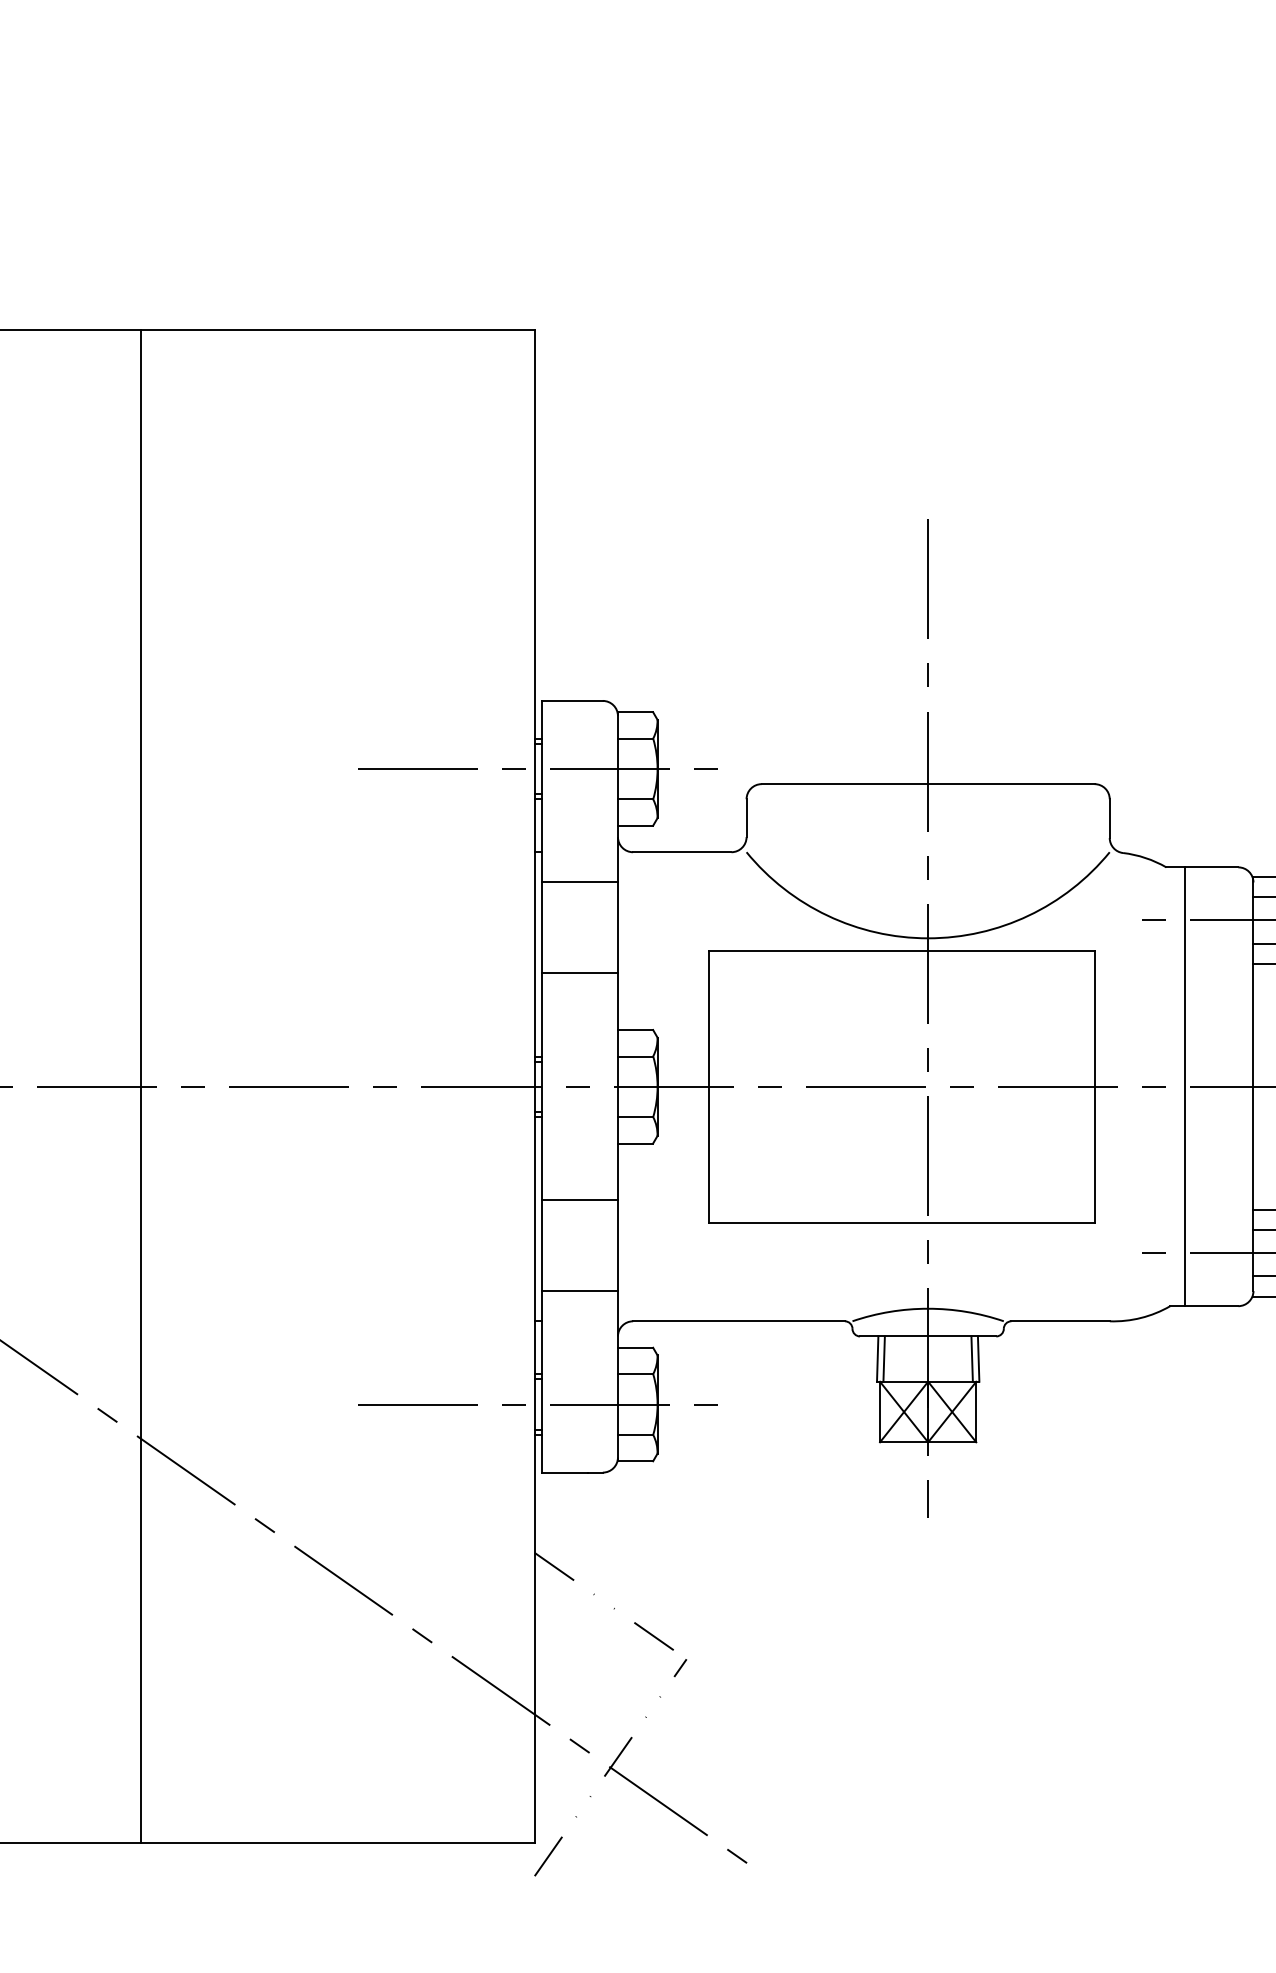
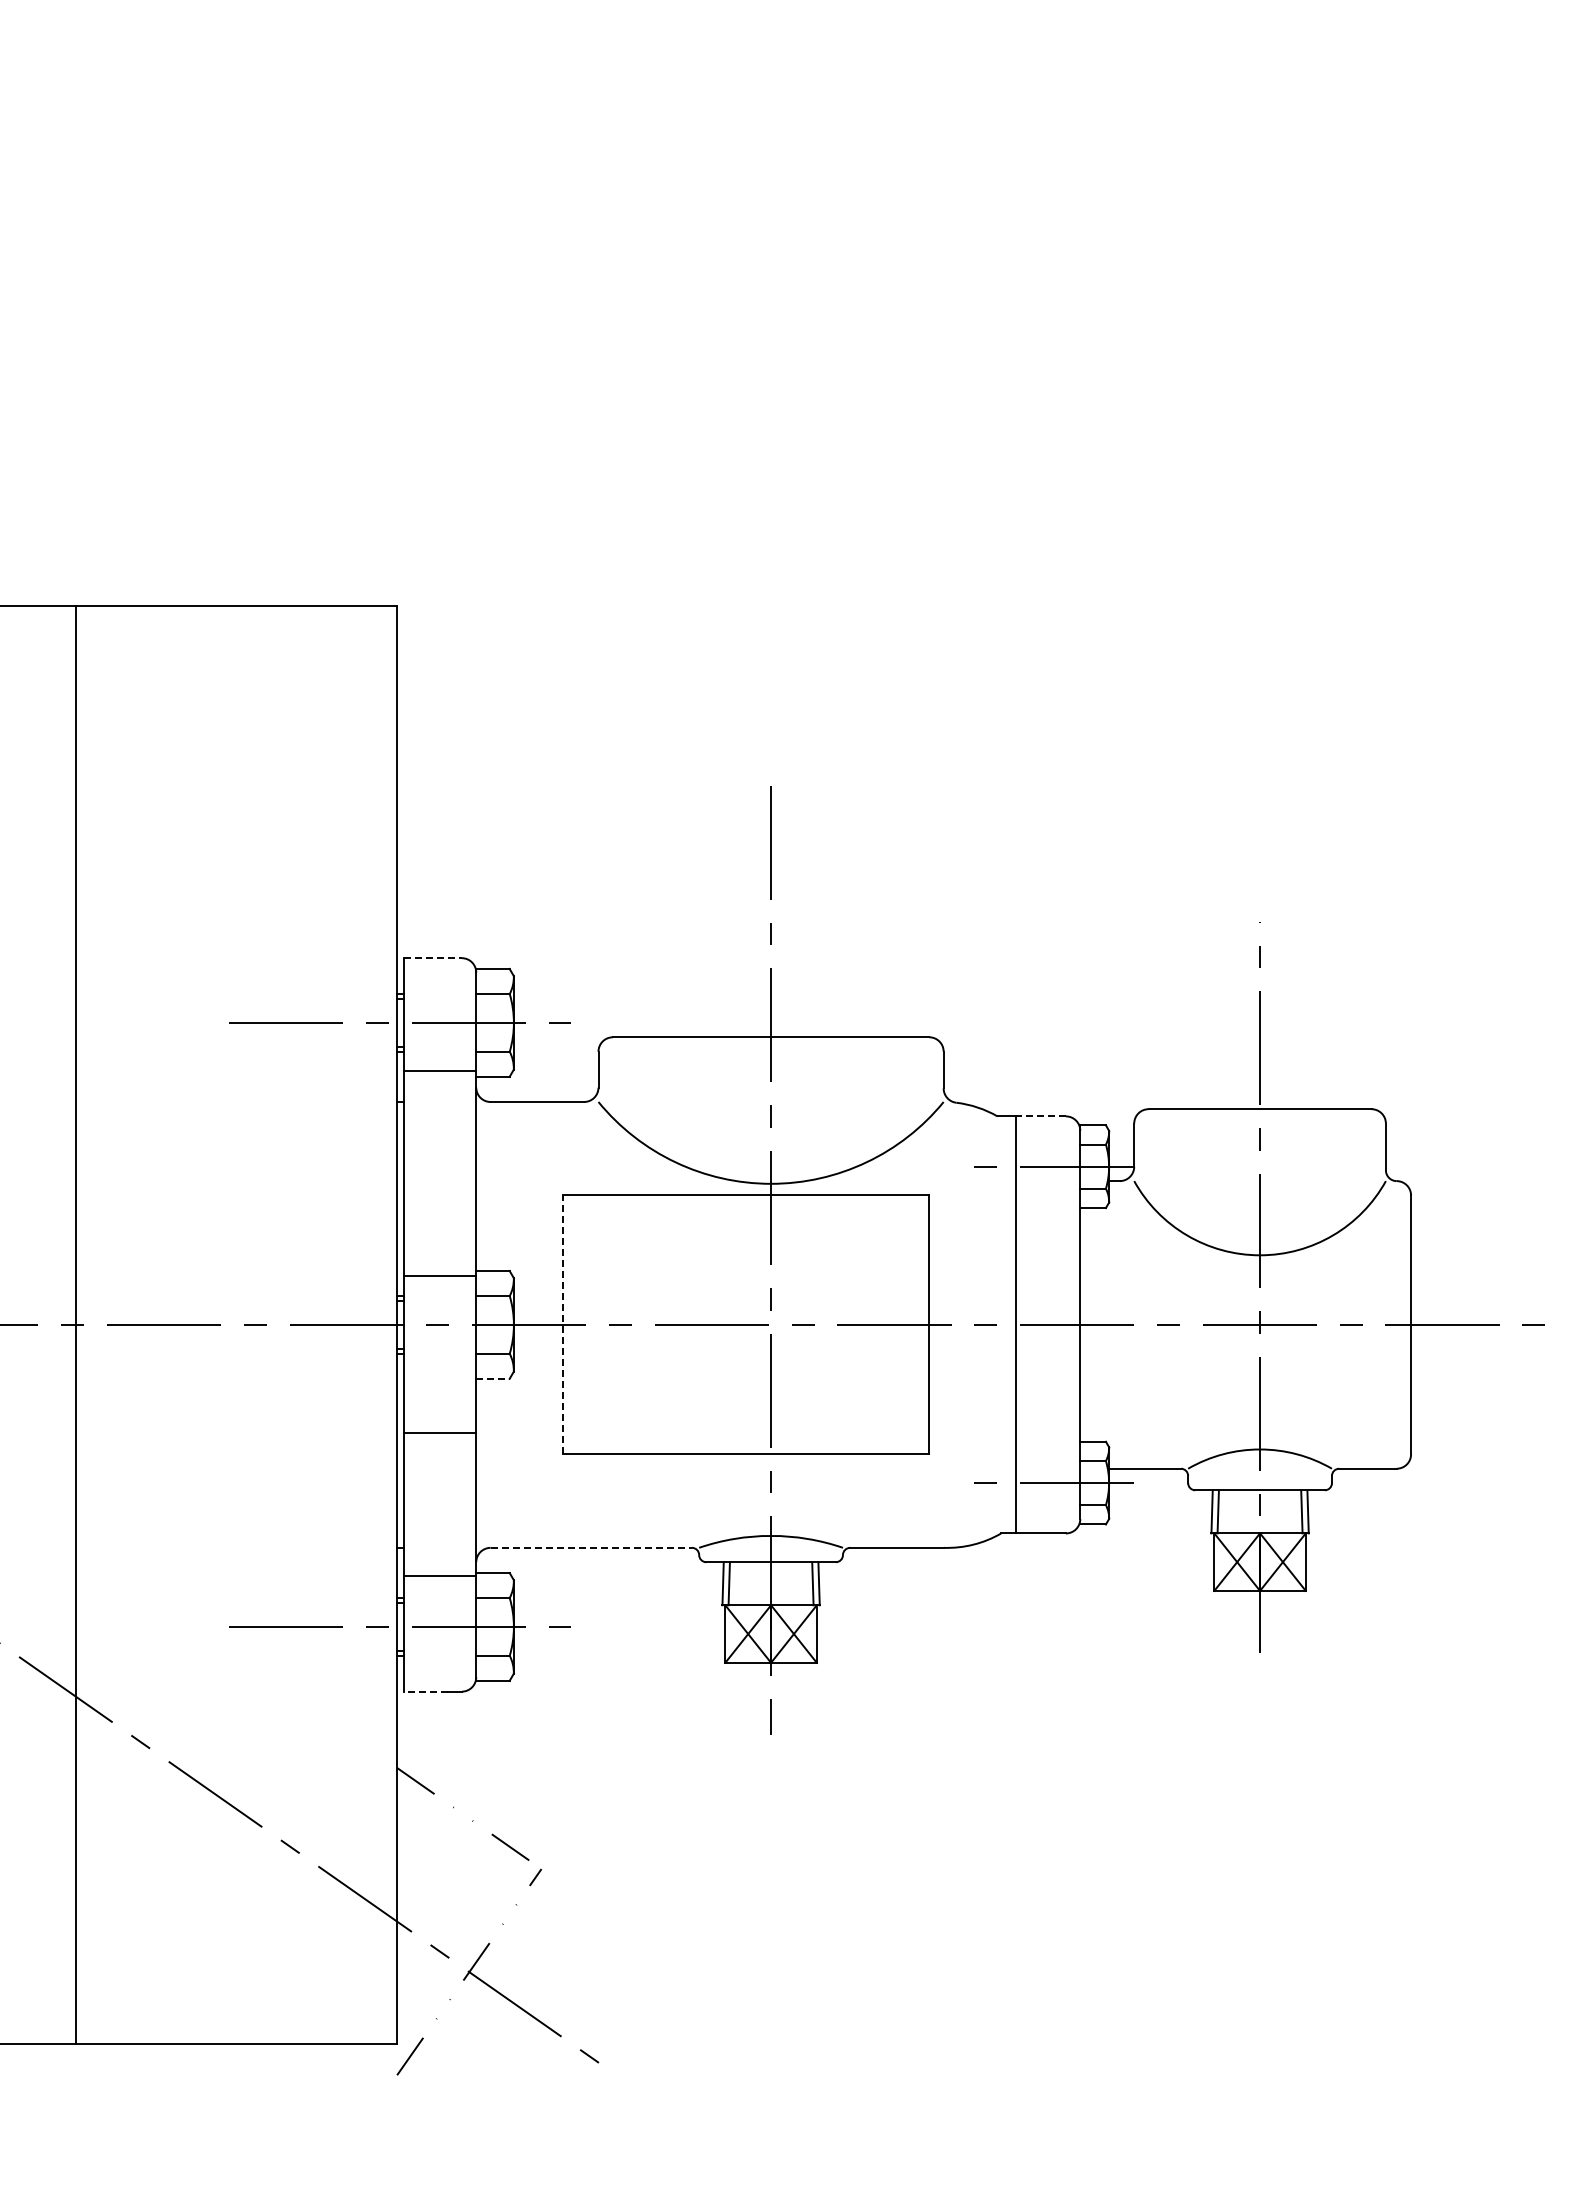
line: (572, 701) -> (433, 958), solid -> dashed
line: (1211, 867) -> (1040, 1116), solid -> dashed
line: (580, 882) -> (440, 1070), moved
line: (580, 973) -> (440, 1276), moved
line: (141, 1086) -> (76, 1324), moved
line: (708, 1086) -> (562, 1324), solid -> dashed
line: (635, 1143) -> (492, 1378), solid -> dashed
line: (580, 1291) -> (440, 1576), moved
line: (739, 1320) -> (591, 1547), solid -> dashed
line: (565, 1472) -> (426, 1691), solid -> dashed

